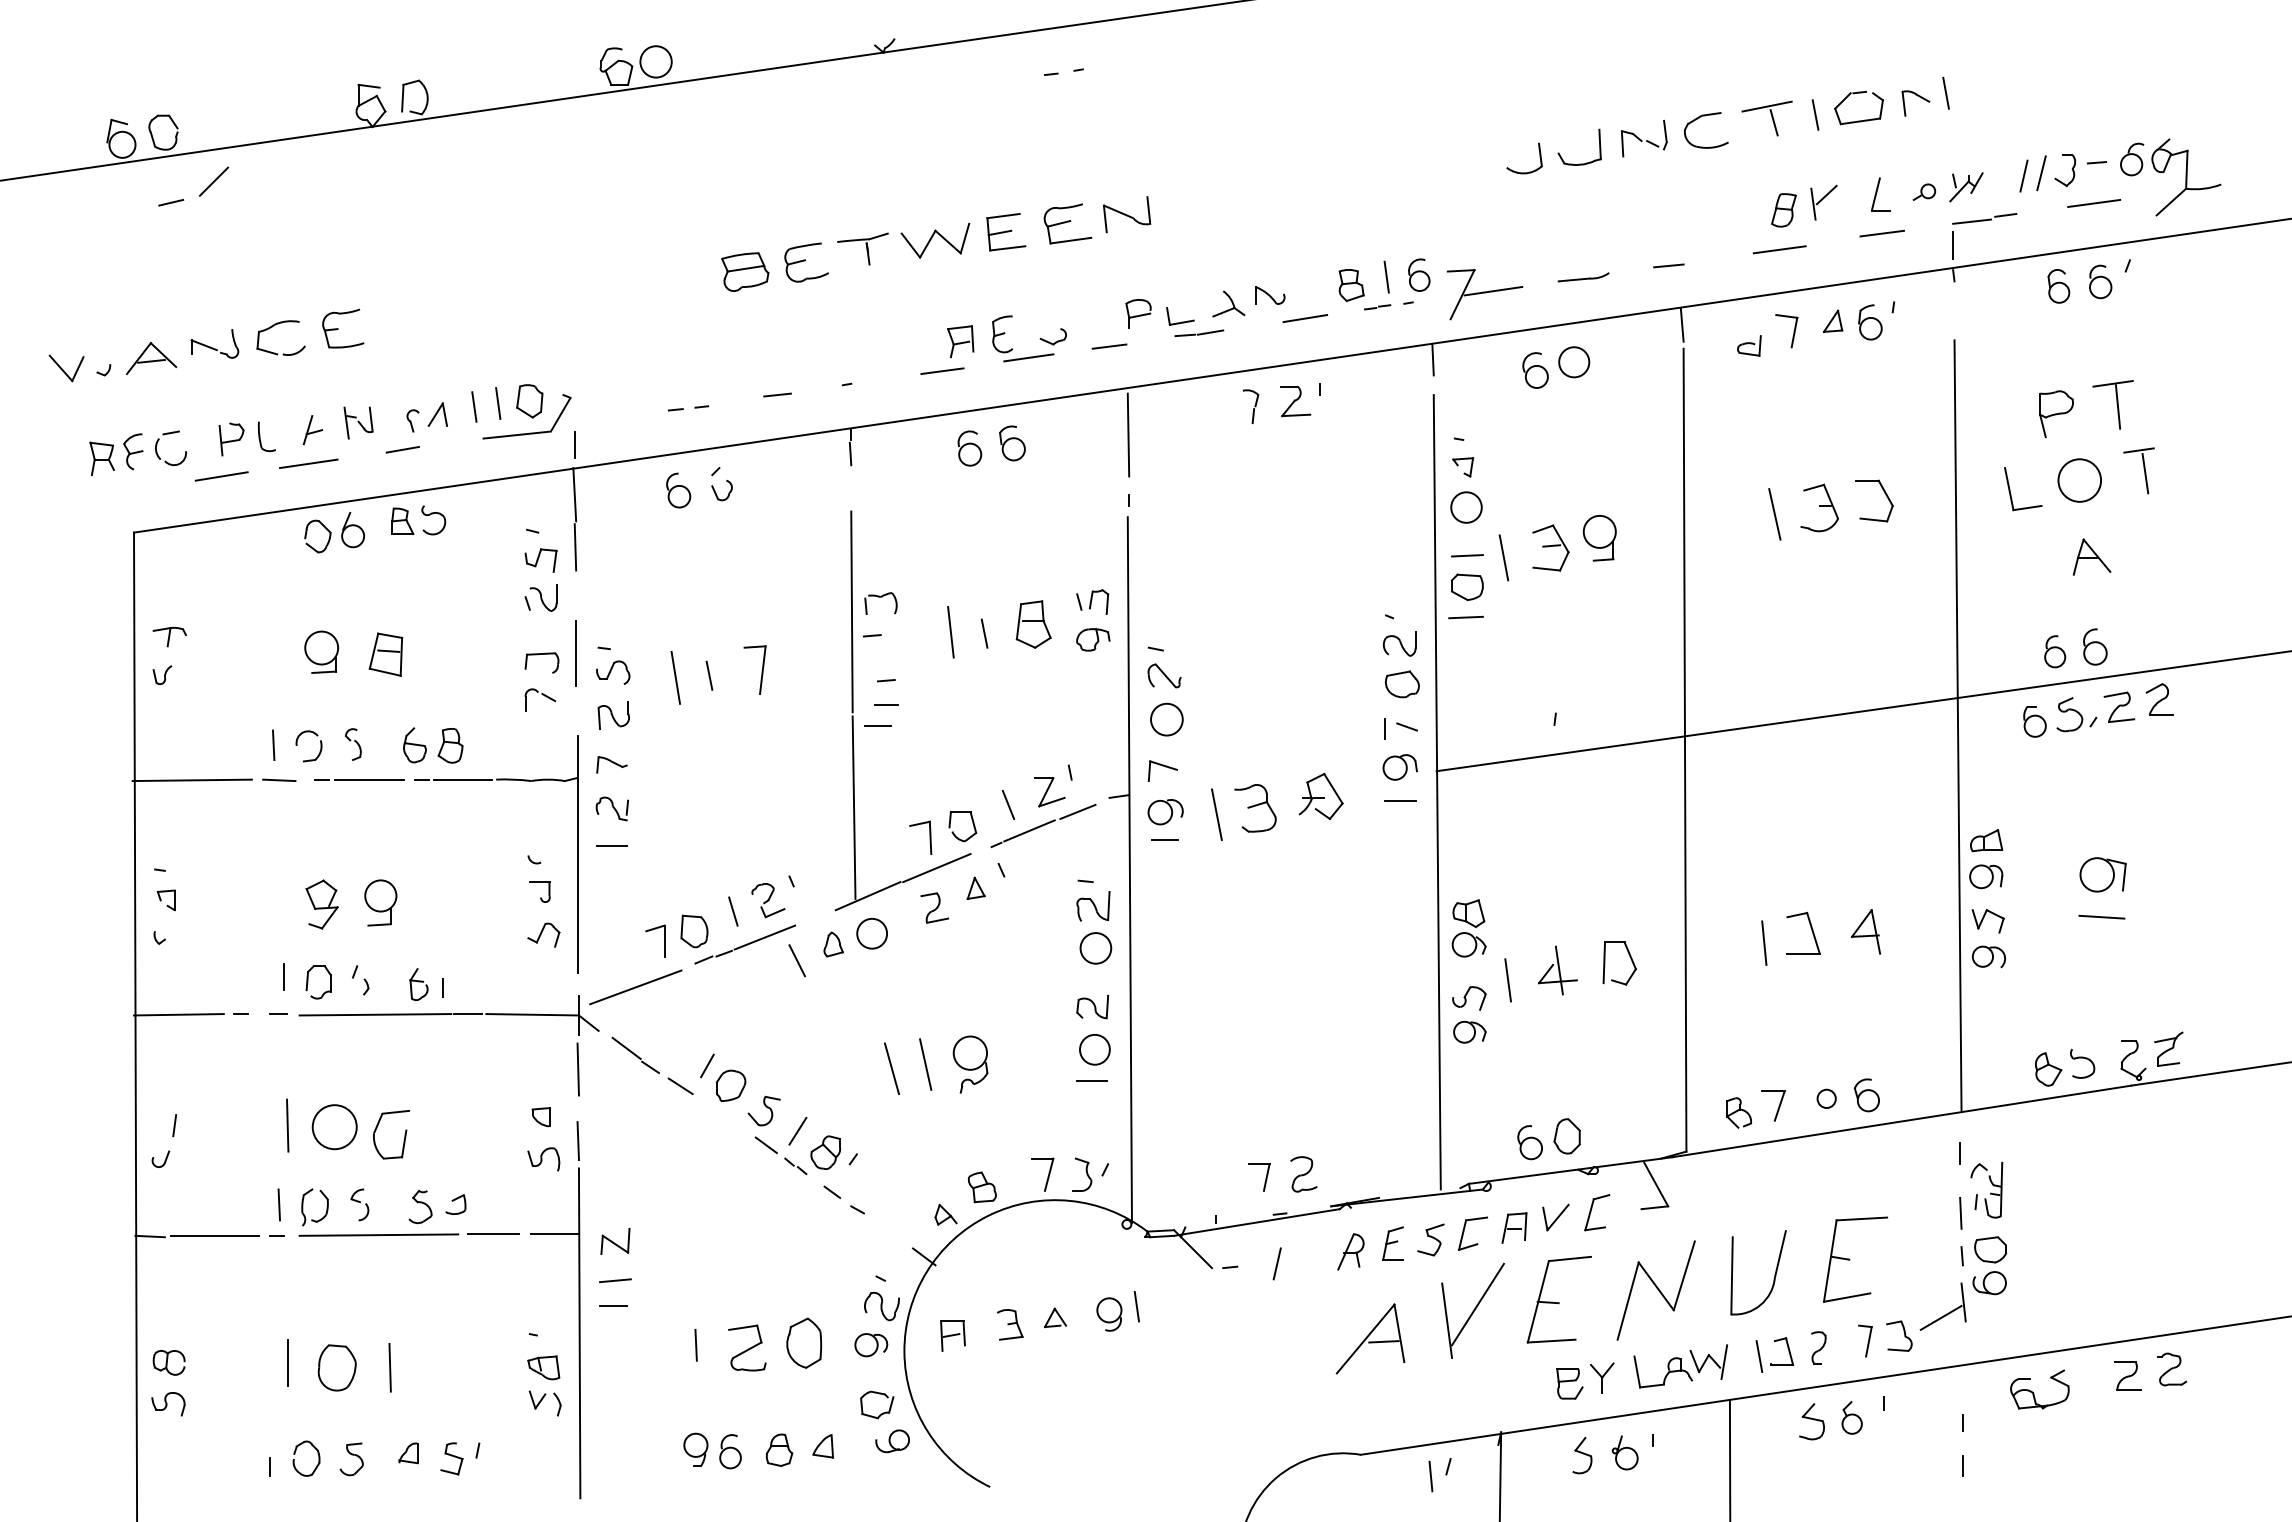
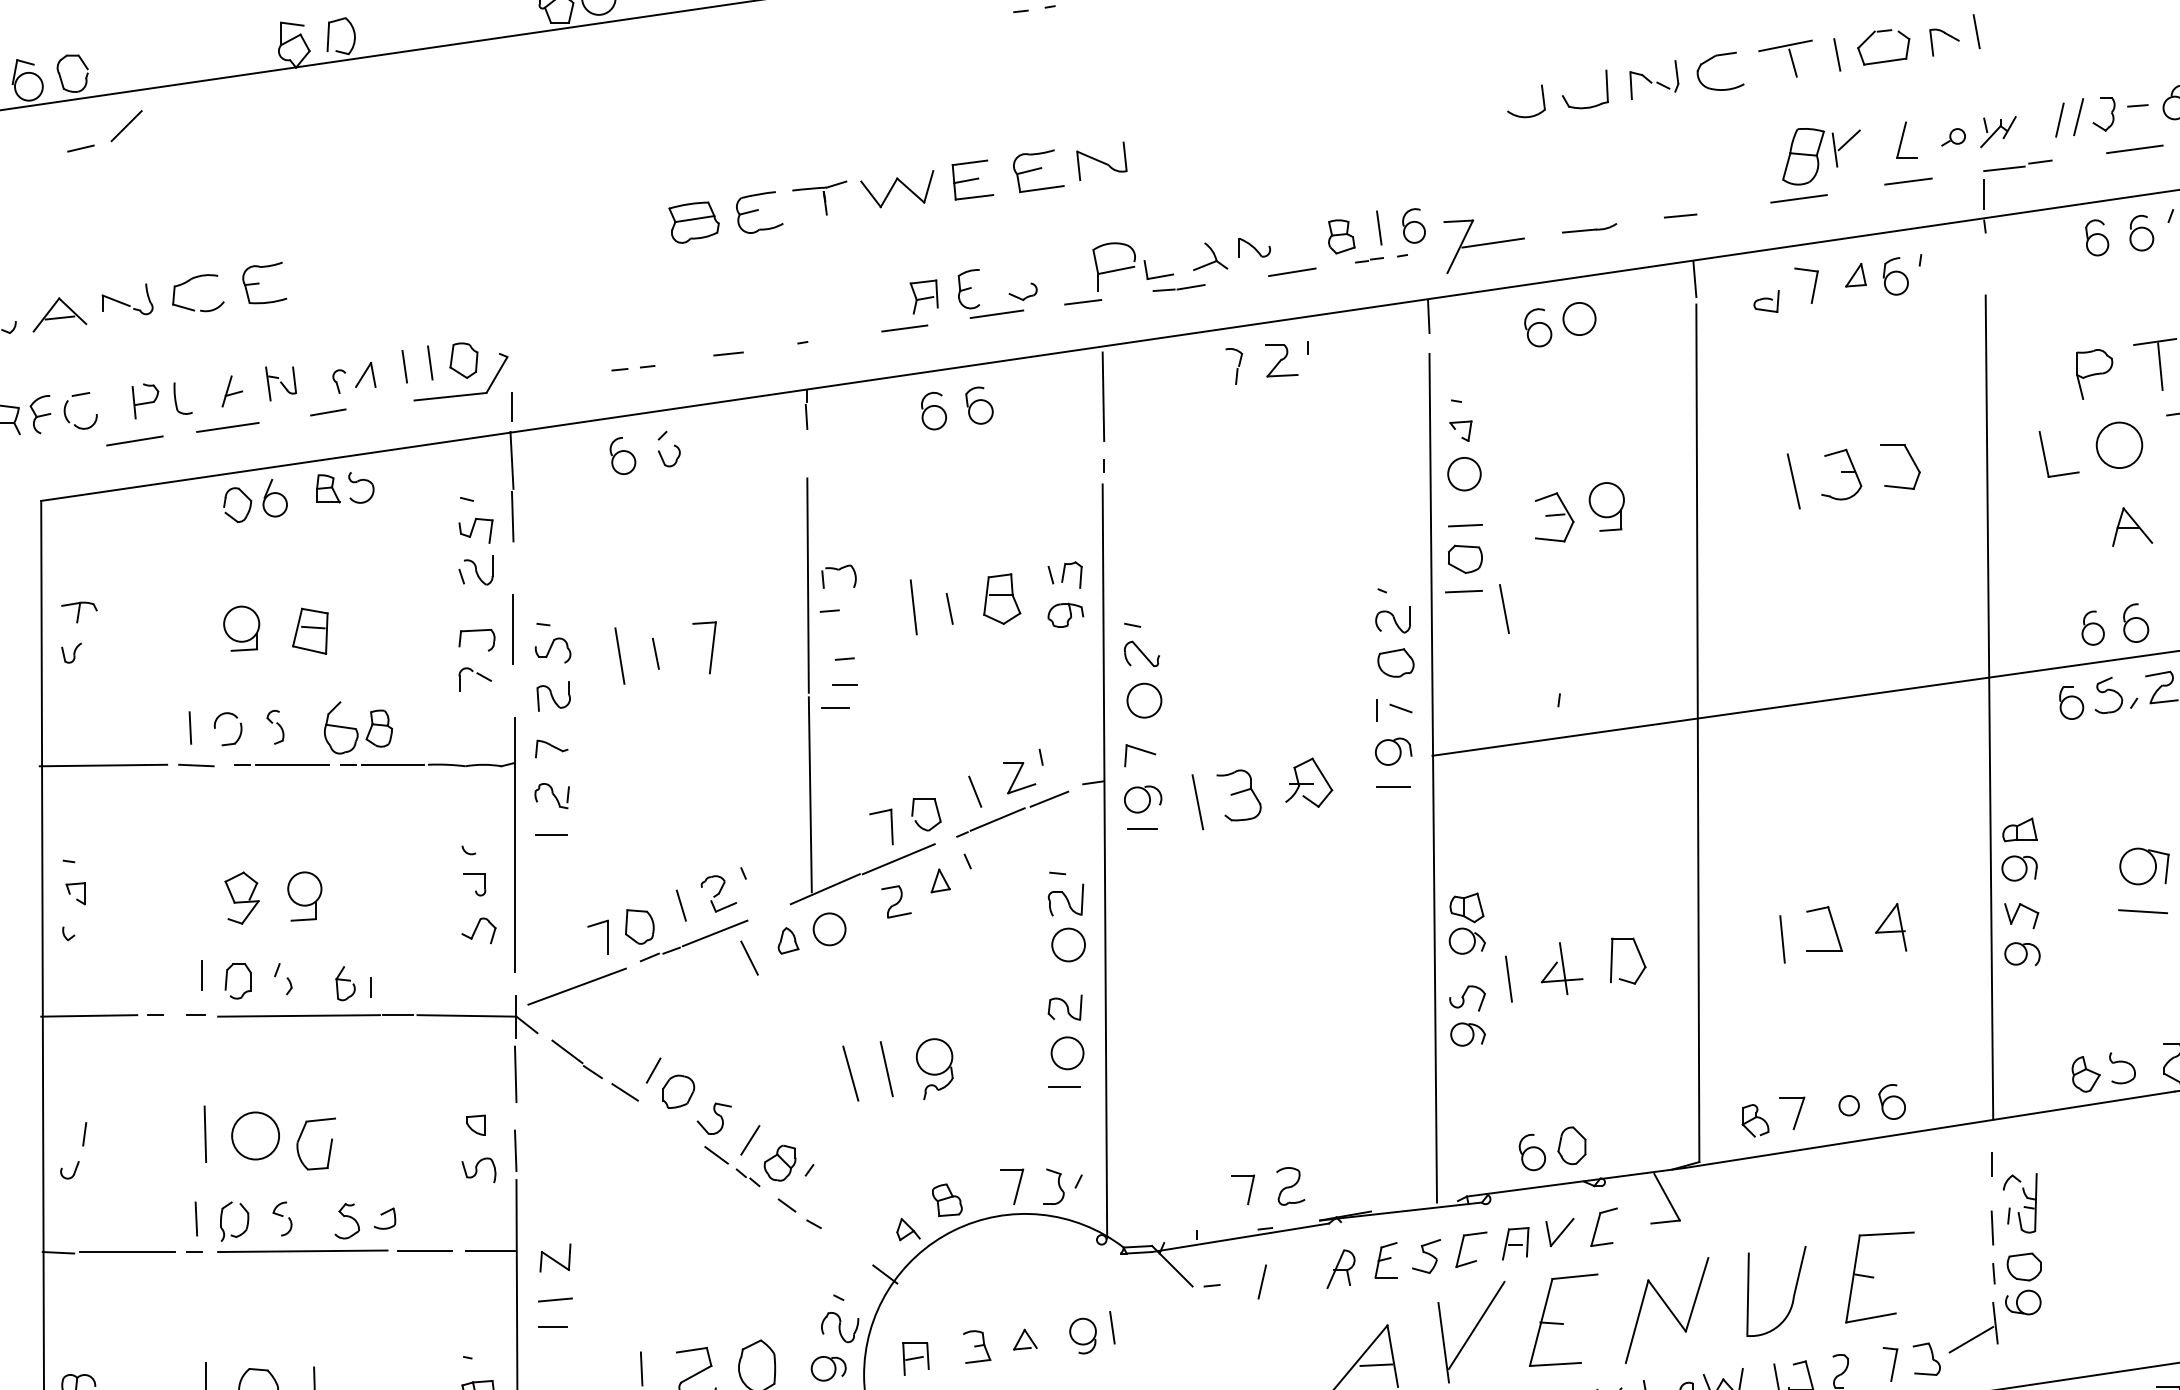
part: (1783, 210) -> (1803, 156), size x1.6
part: (1138, 313) -> (1114, 266), size x1.6
line: (1503, 557) -> (1503, 608), moved
part: (414, 745) -> (340, 728), size x1.4

